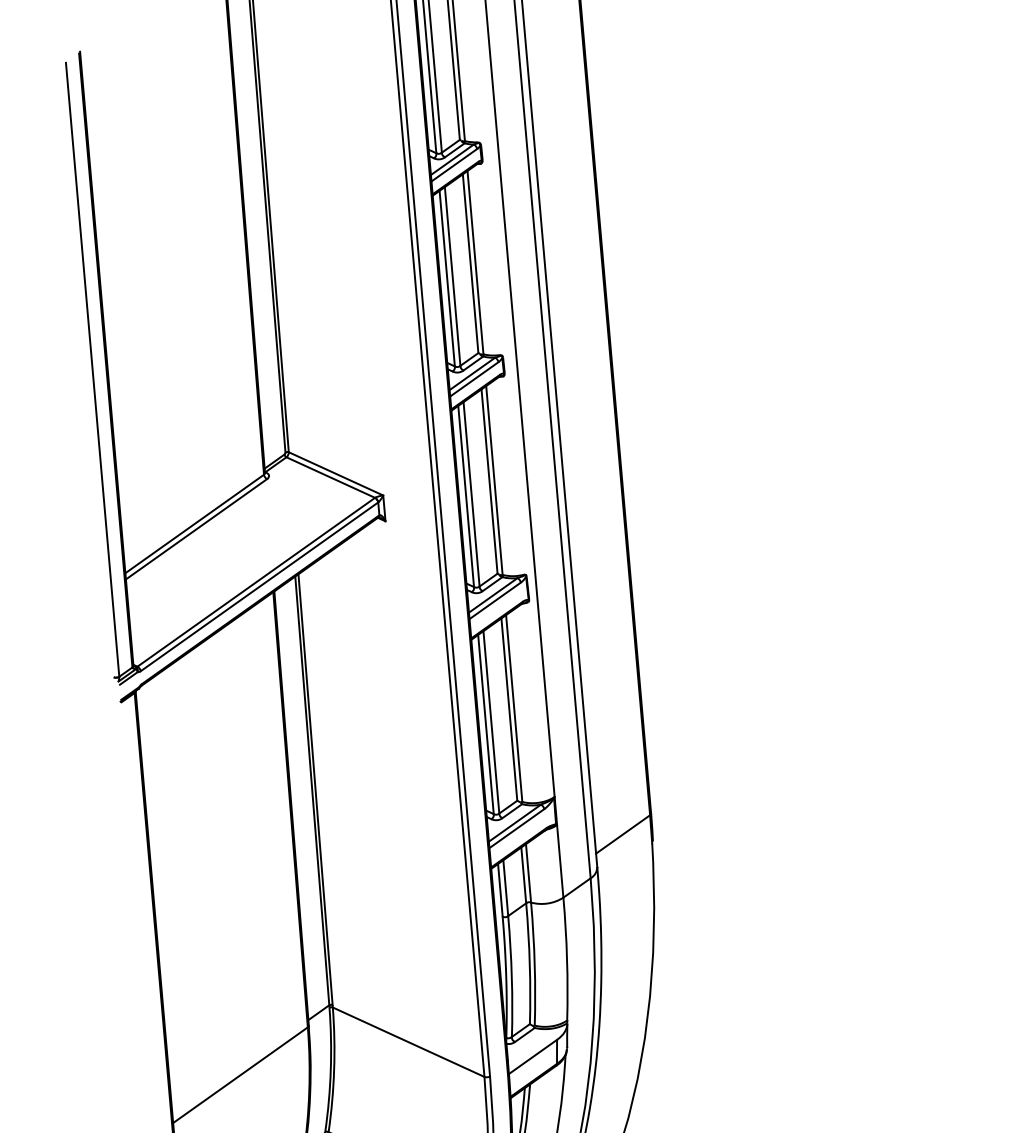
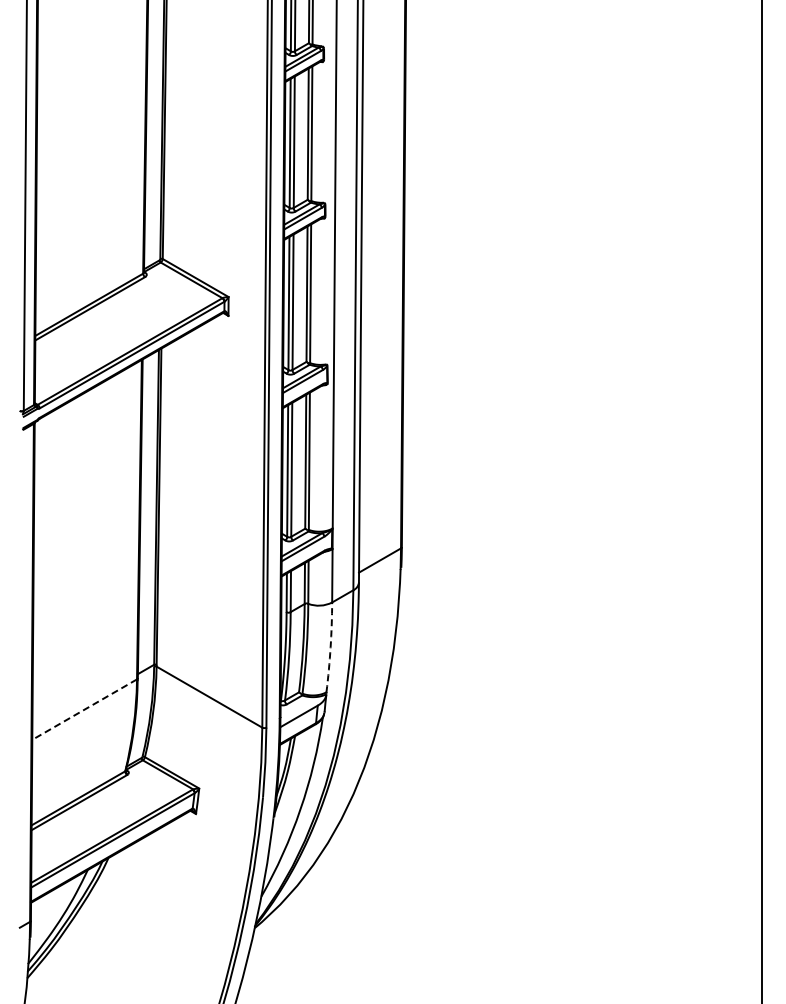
arc: (566, 959) -> (330, 647), solid -> dashed
line: (240, 1075) -> (84, 709), solid -> dashed

